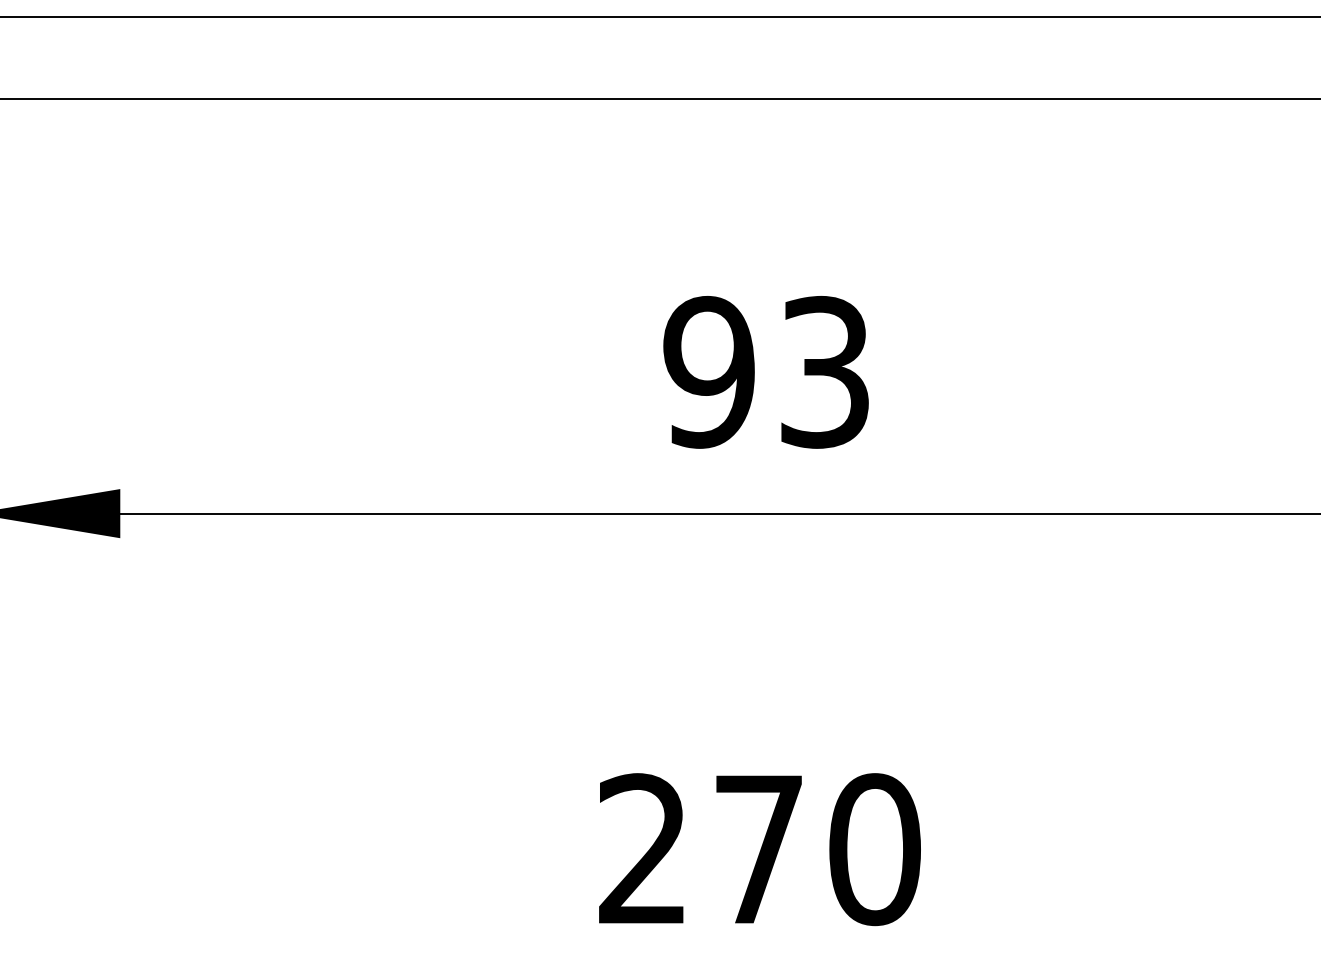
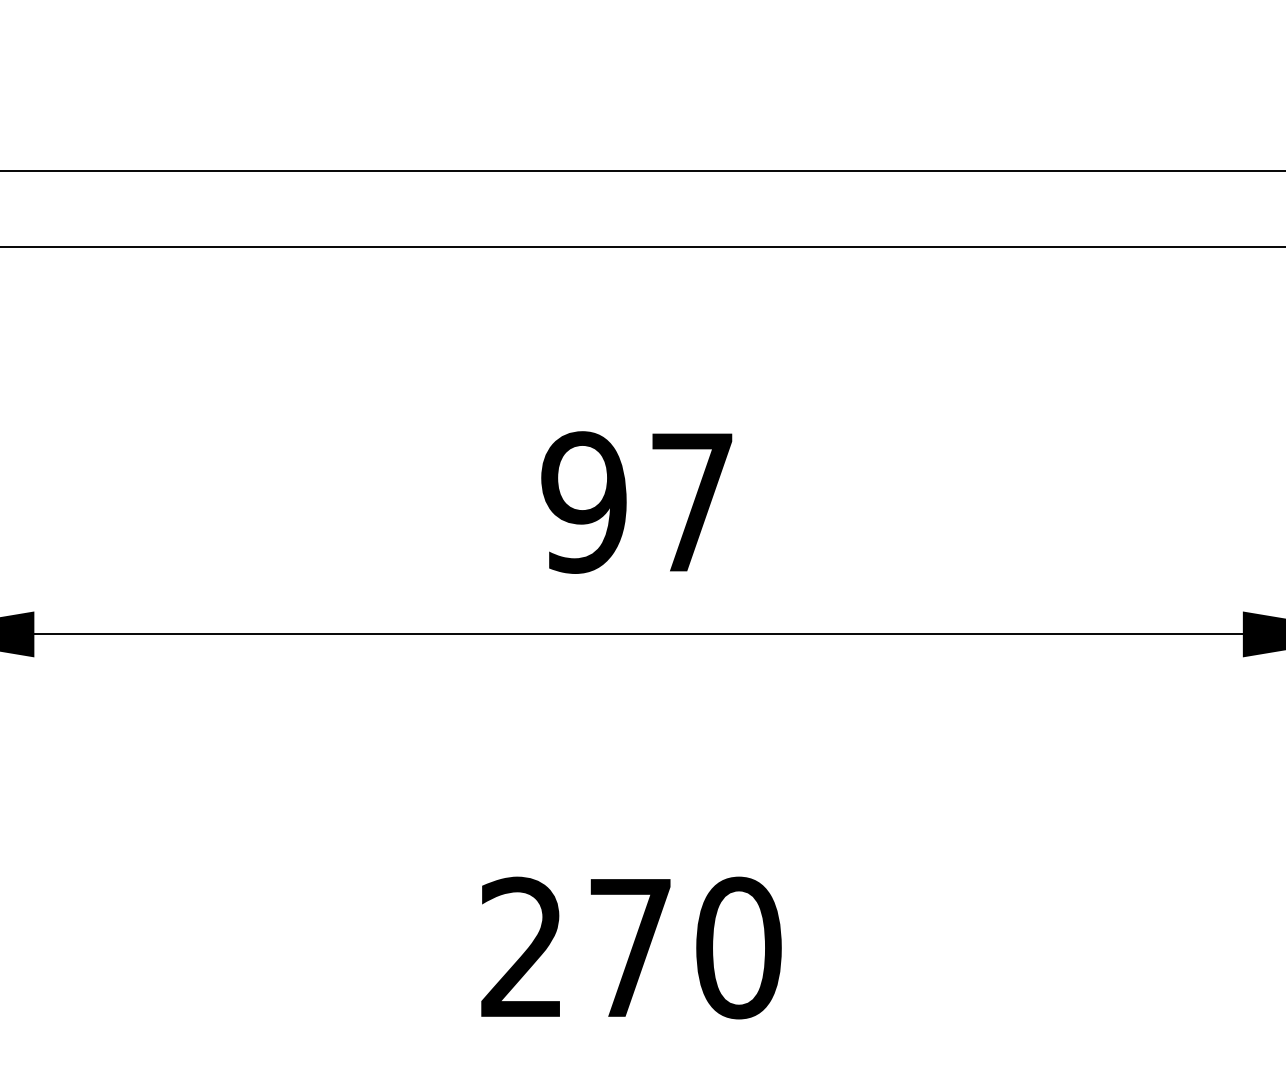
text: (825, 372) -> (692, 502), 93 -> 97

